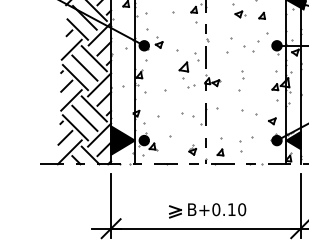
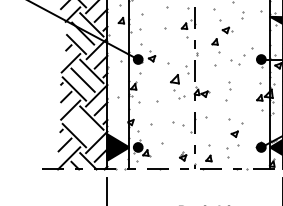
part: (261, 15) -> (214, 41), moved
line: (84, 117) -> (82, 126), removed
part: (272, 121) -> (234, 134), moved

